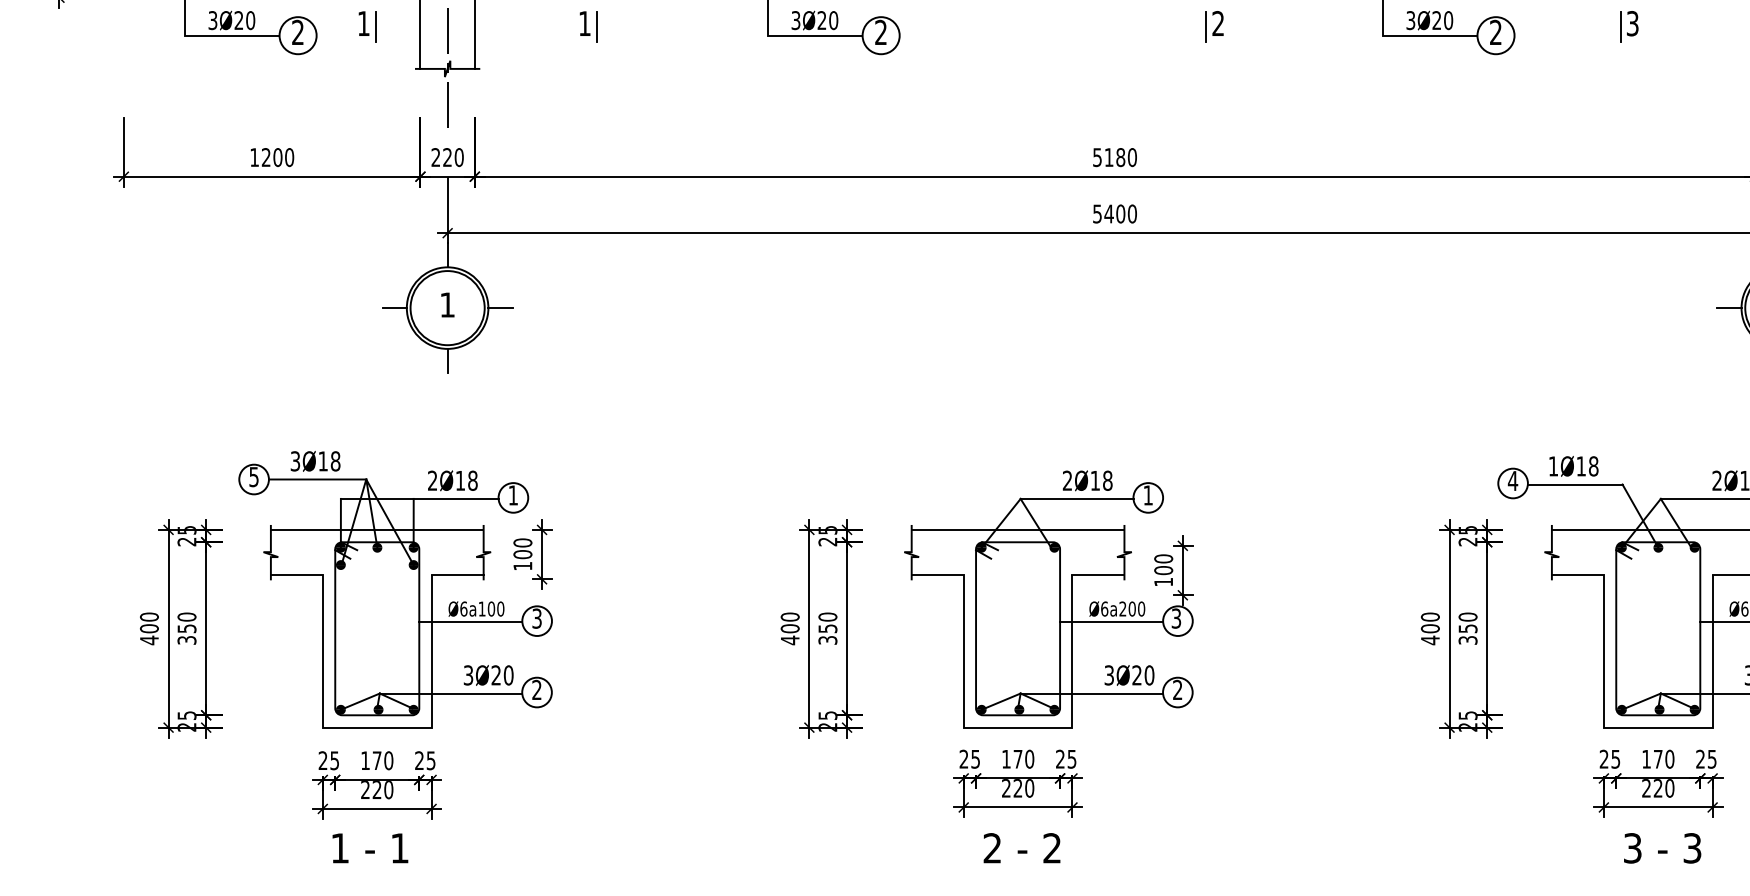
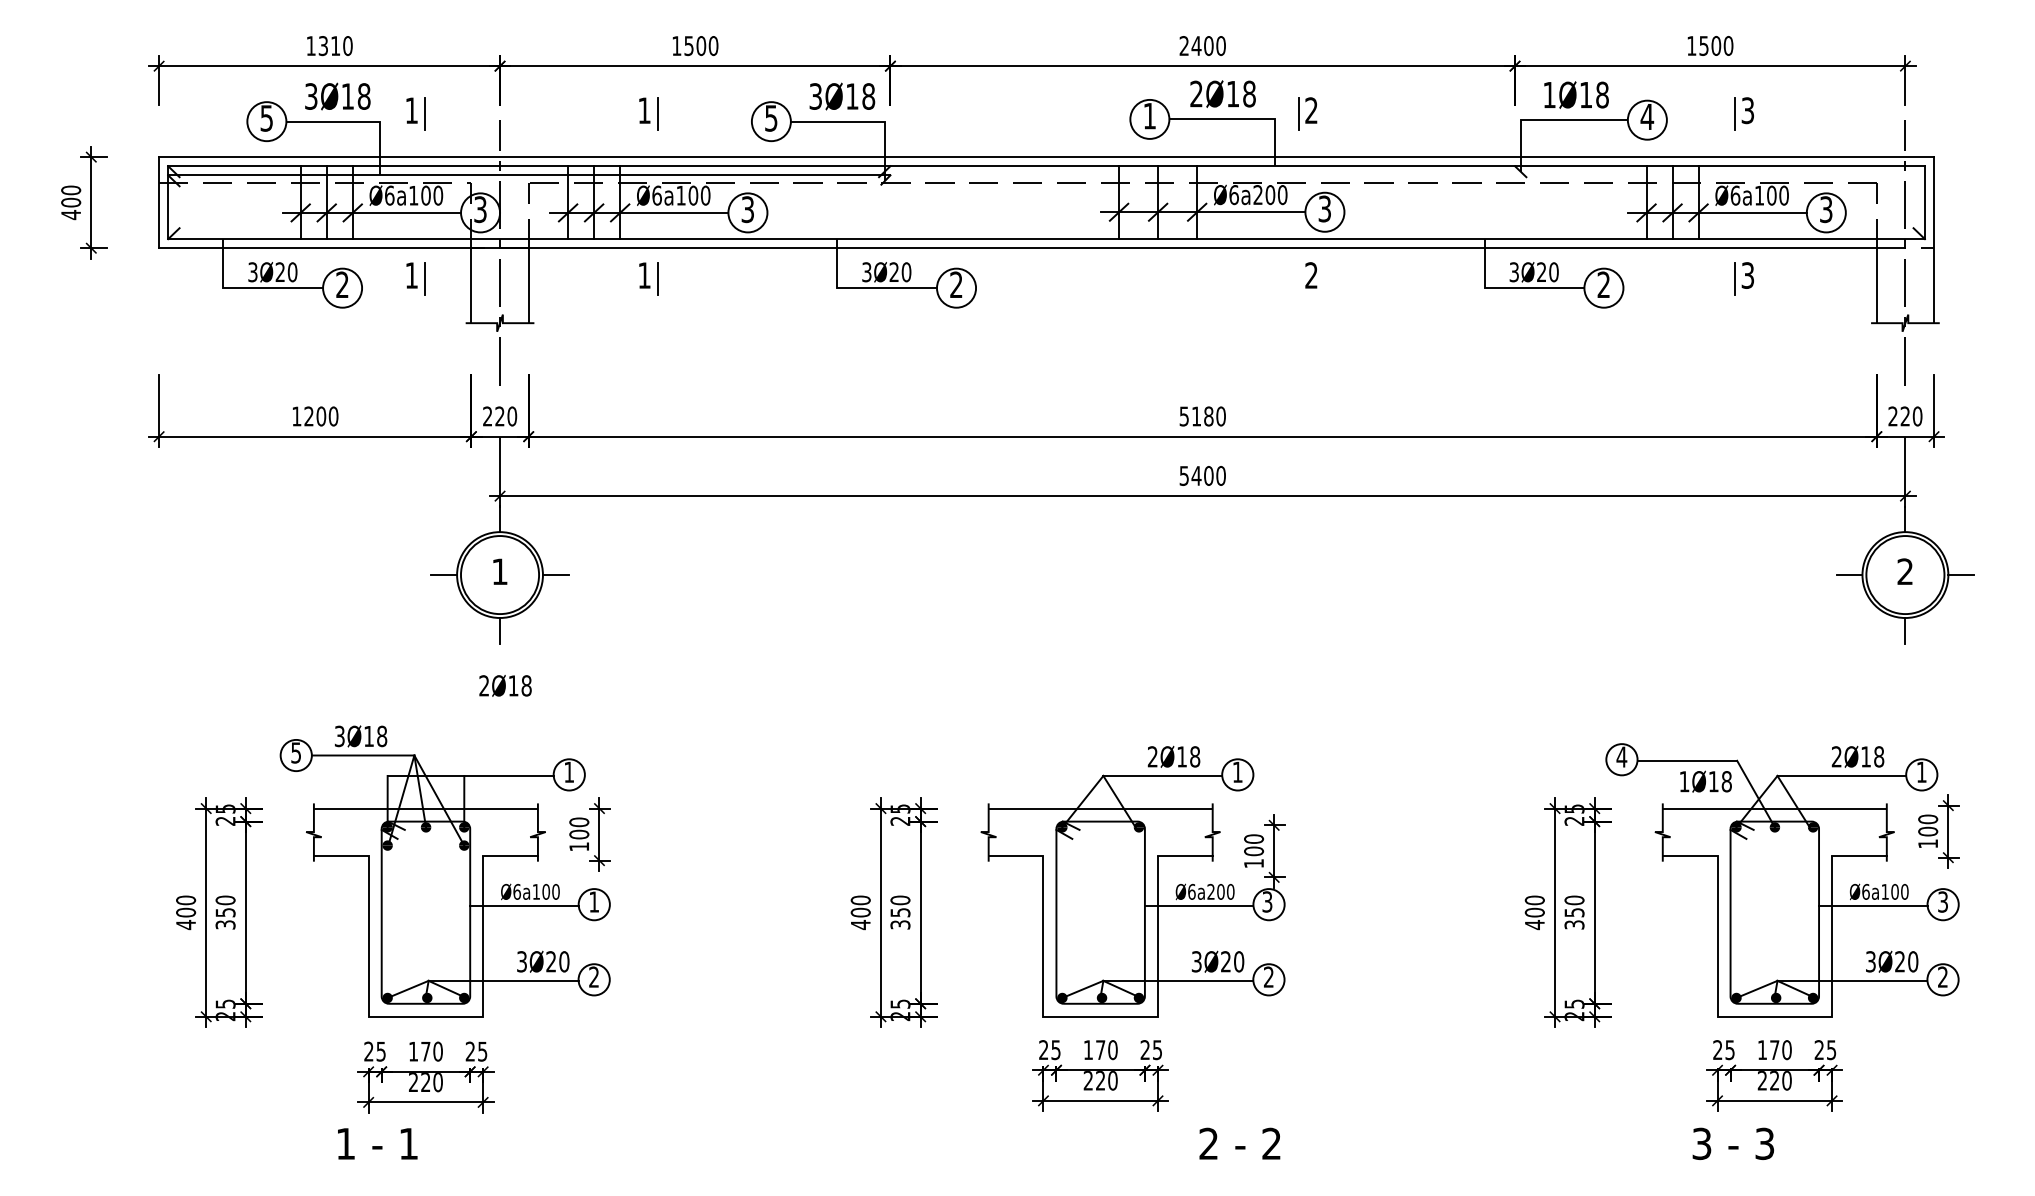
line: (1205, 26) -> (1298, 278), removed
text: (1573, 466) -> (1705, 781), moved
text: (452, 480) -> (505, 685), moved
text: (537, 618) -> (594, 901), 3 -> 1
text: (370, 847) -> (377, 1143), moved
text: (1021, 847) -> (1239, 1143), moved
text: (1661, 847) -> (1732, 1143), moved

